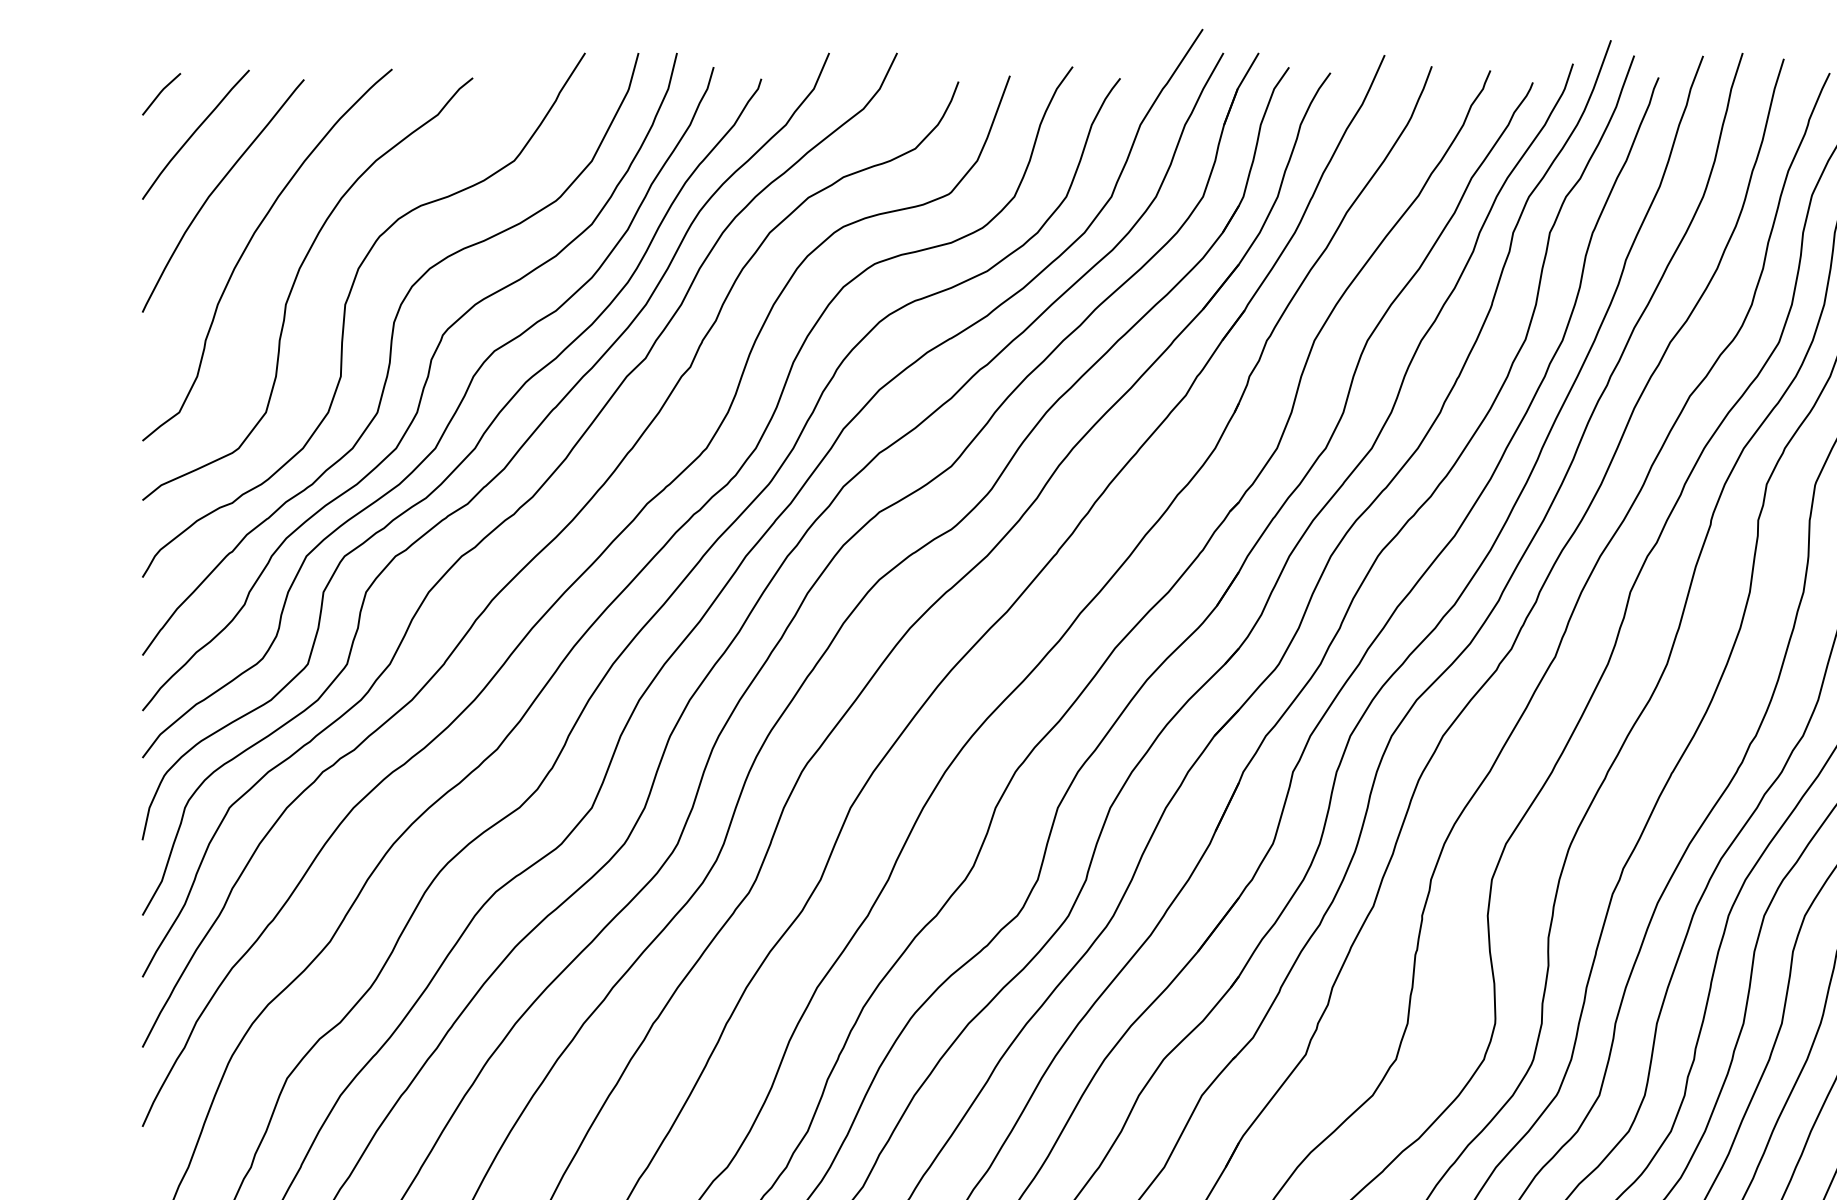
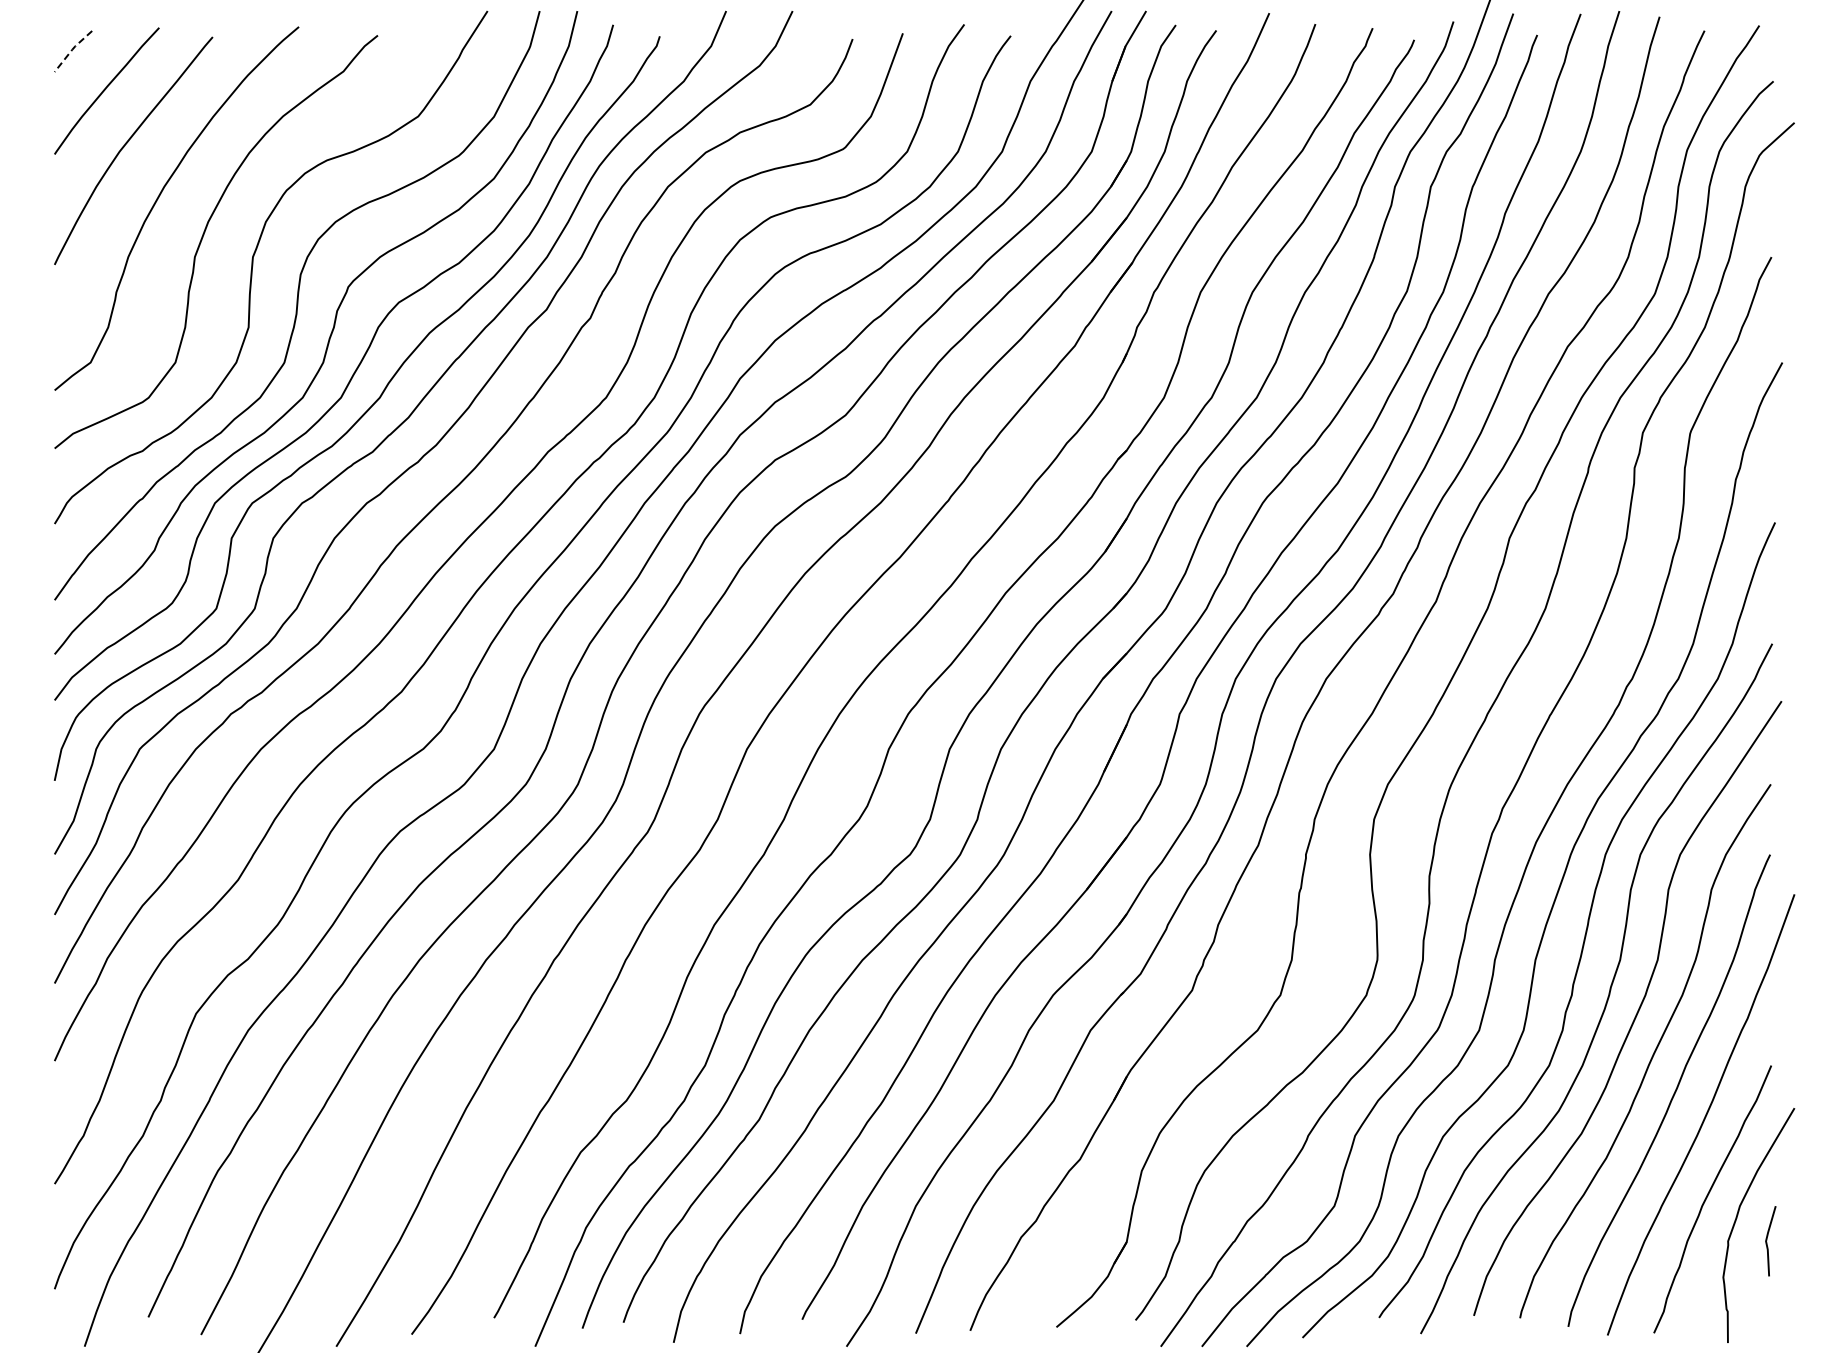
line: (160, 92) -> (72, 49), solid -> dashed

